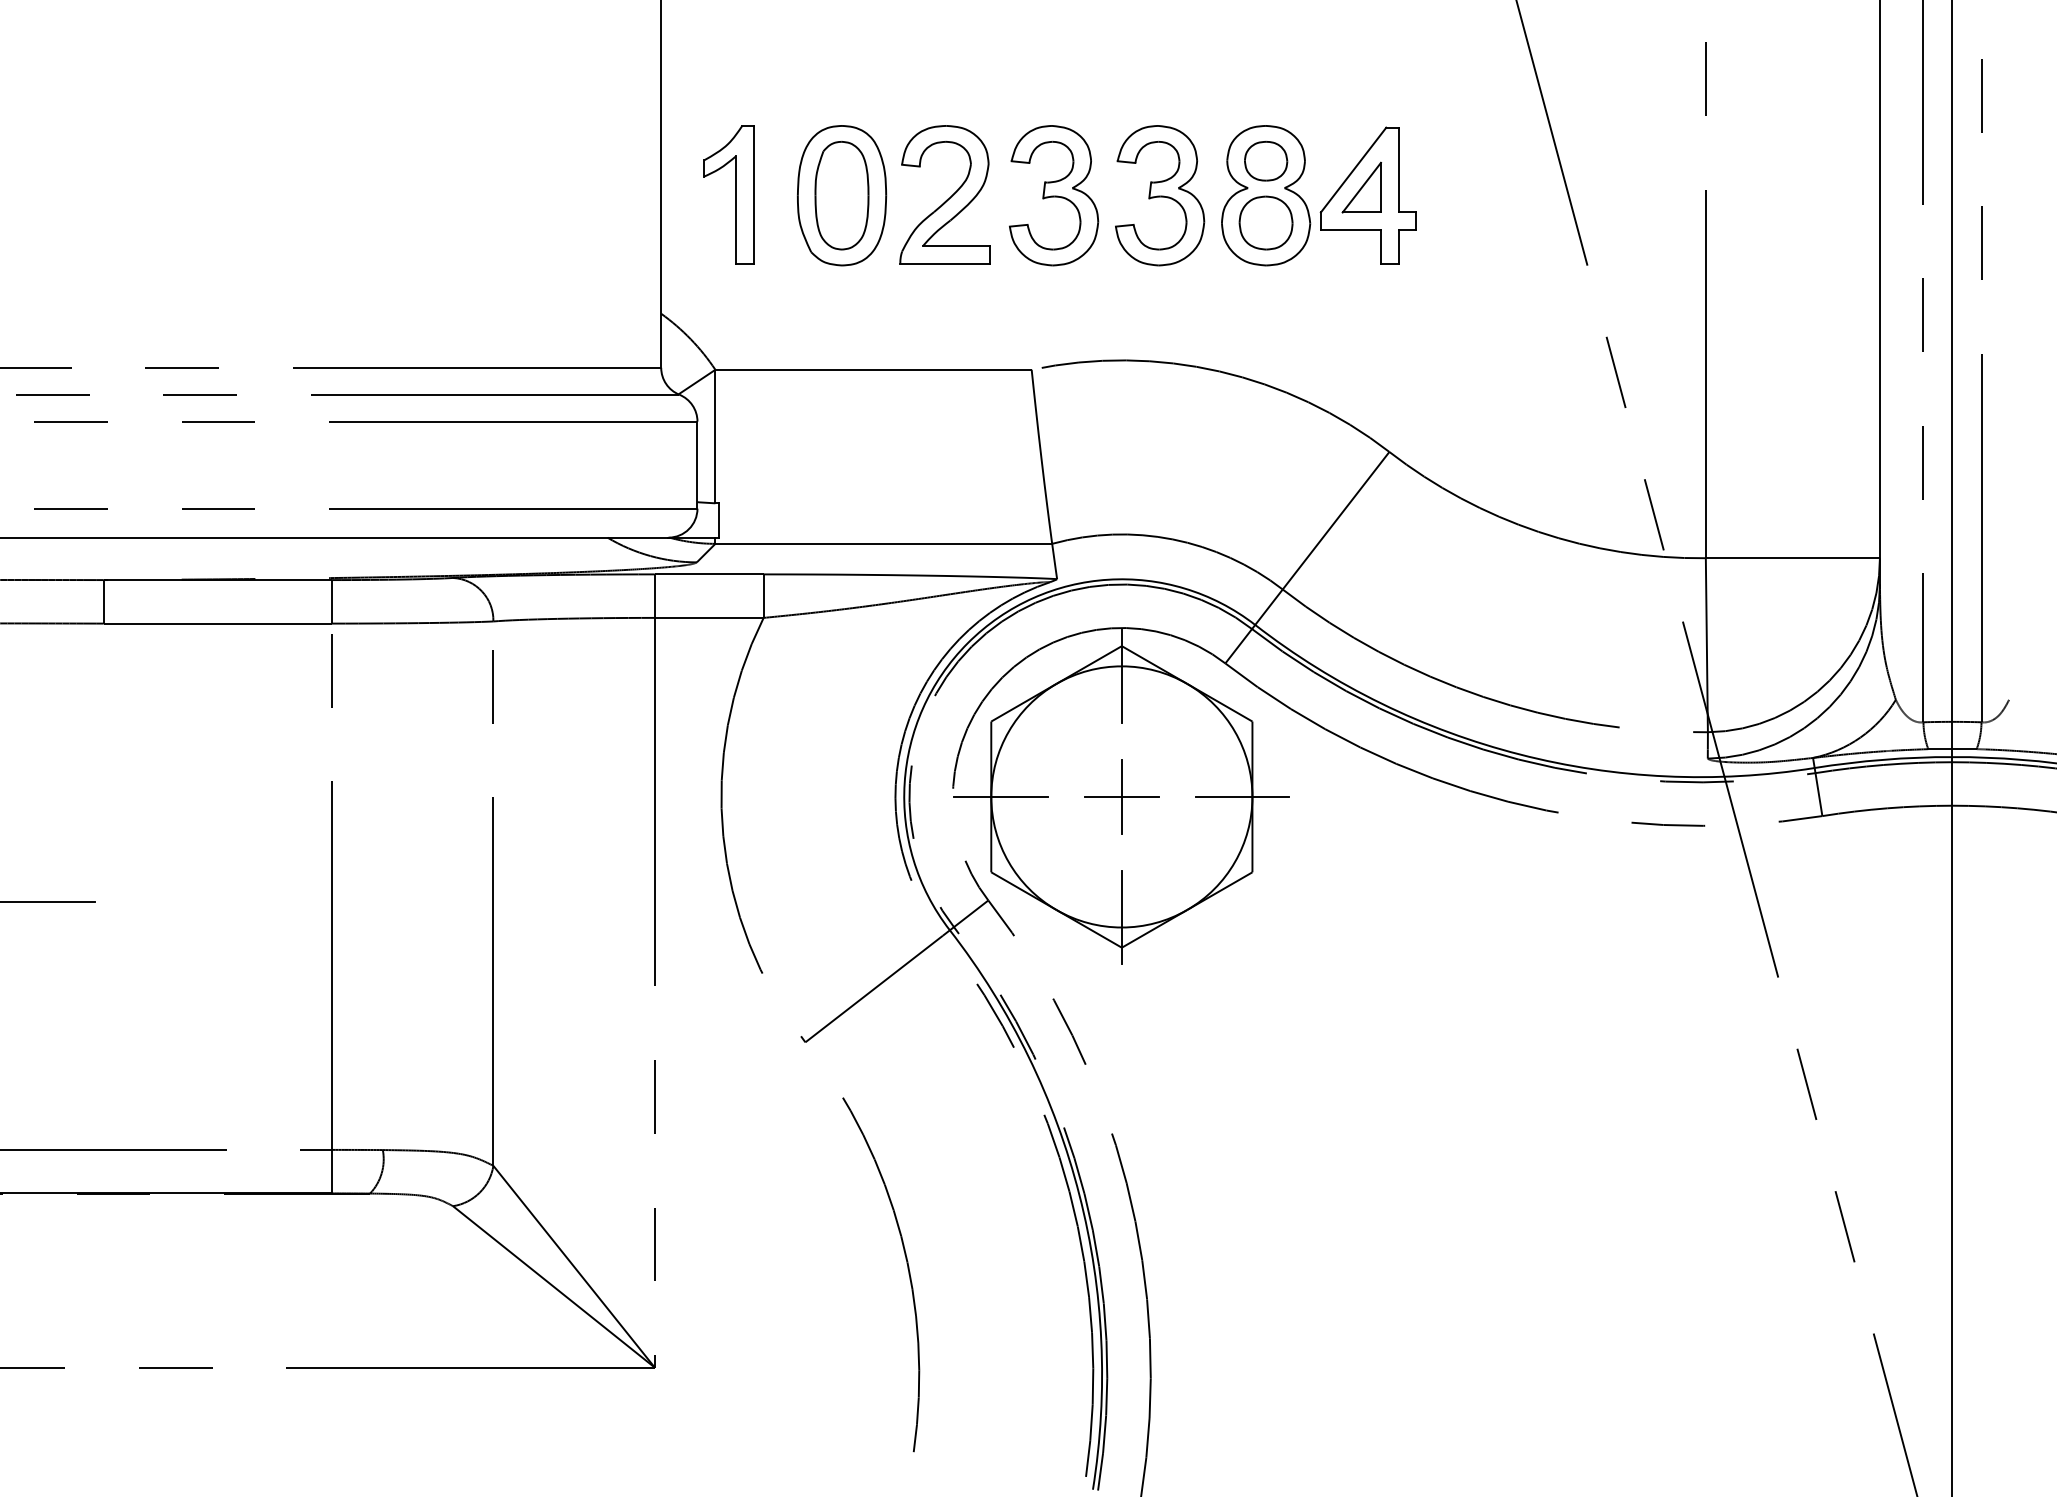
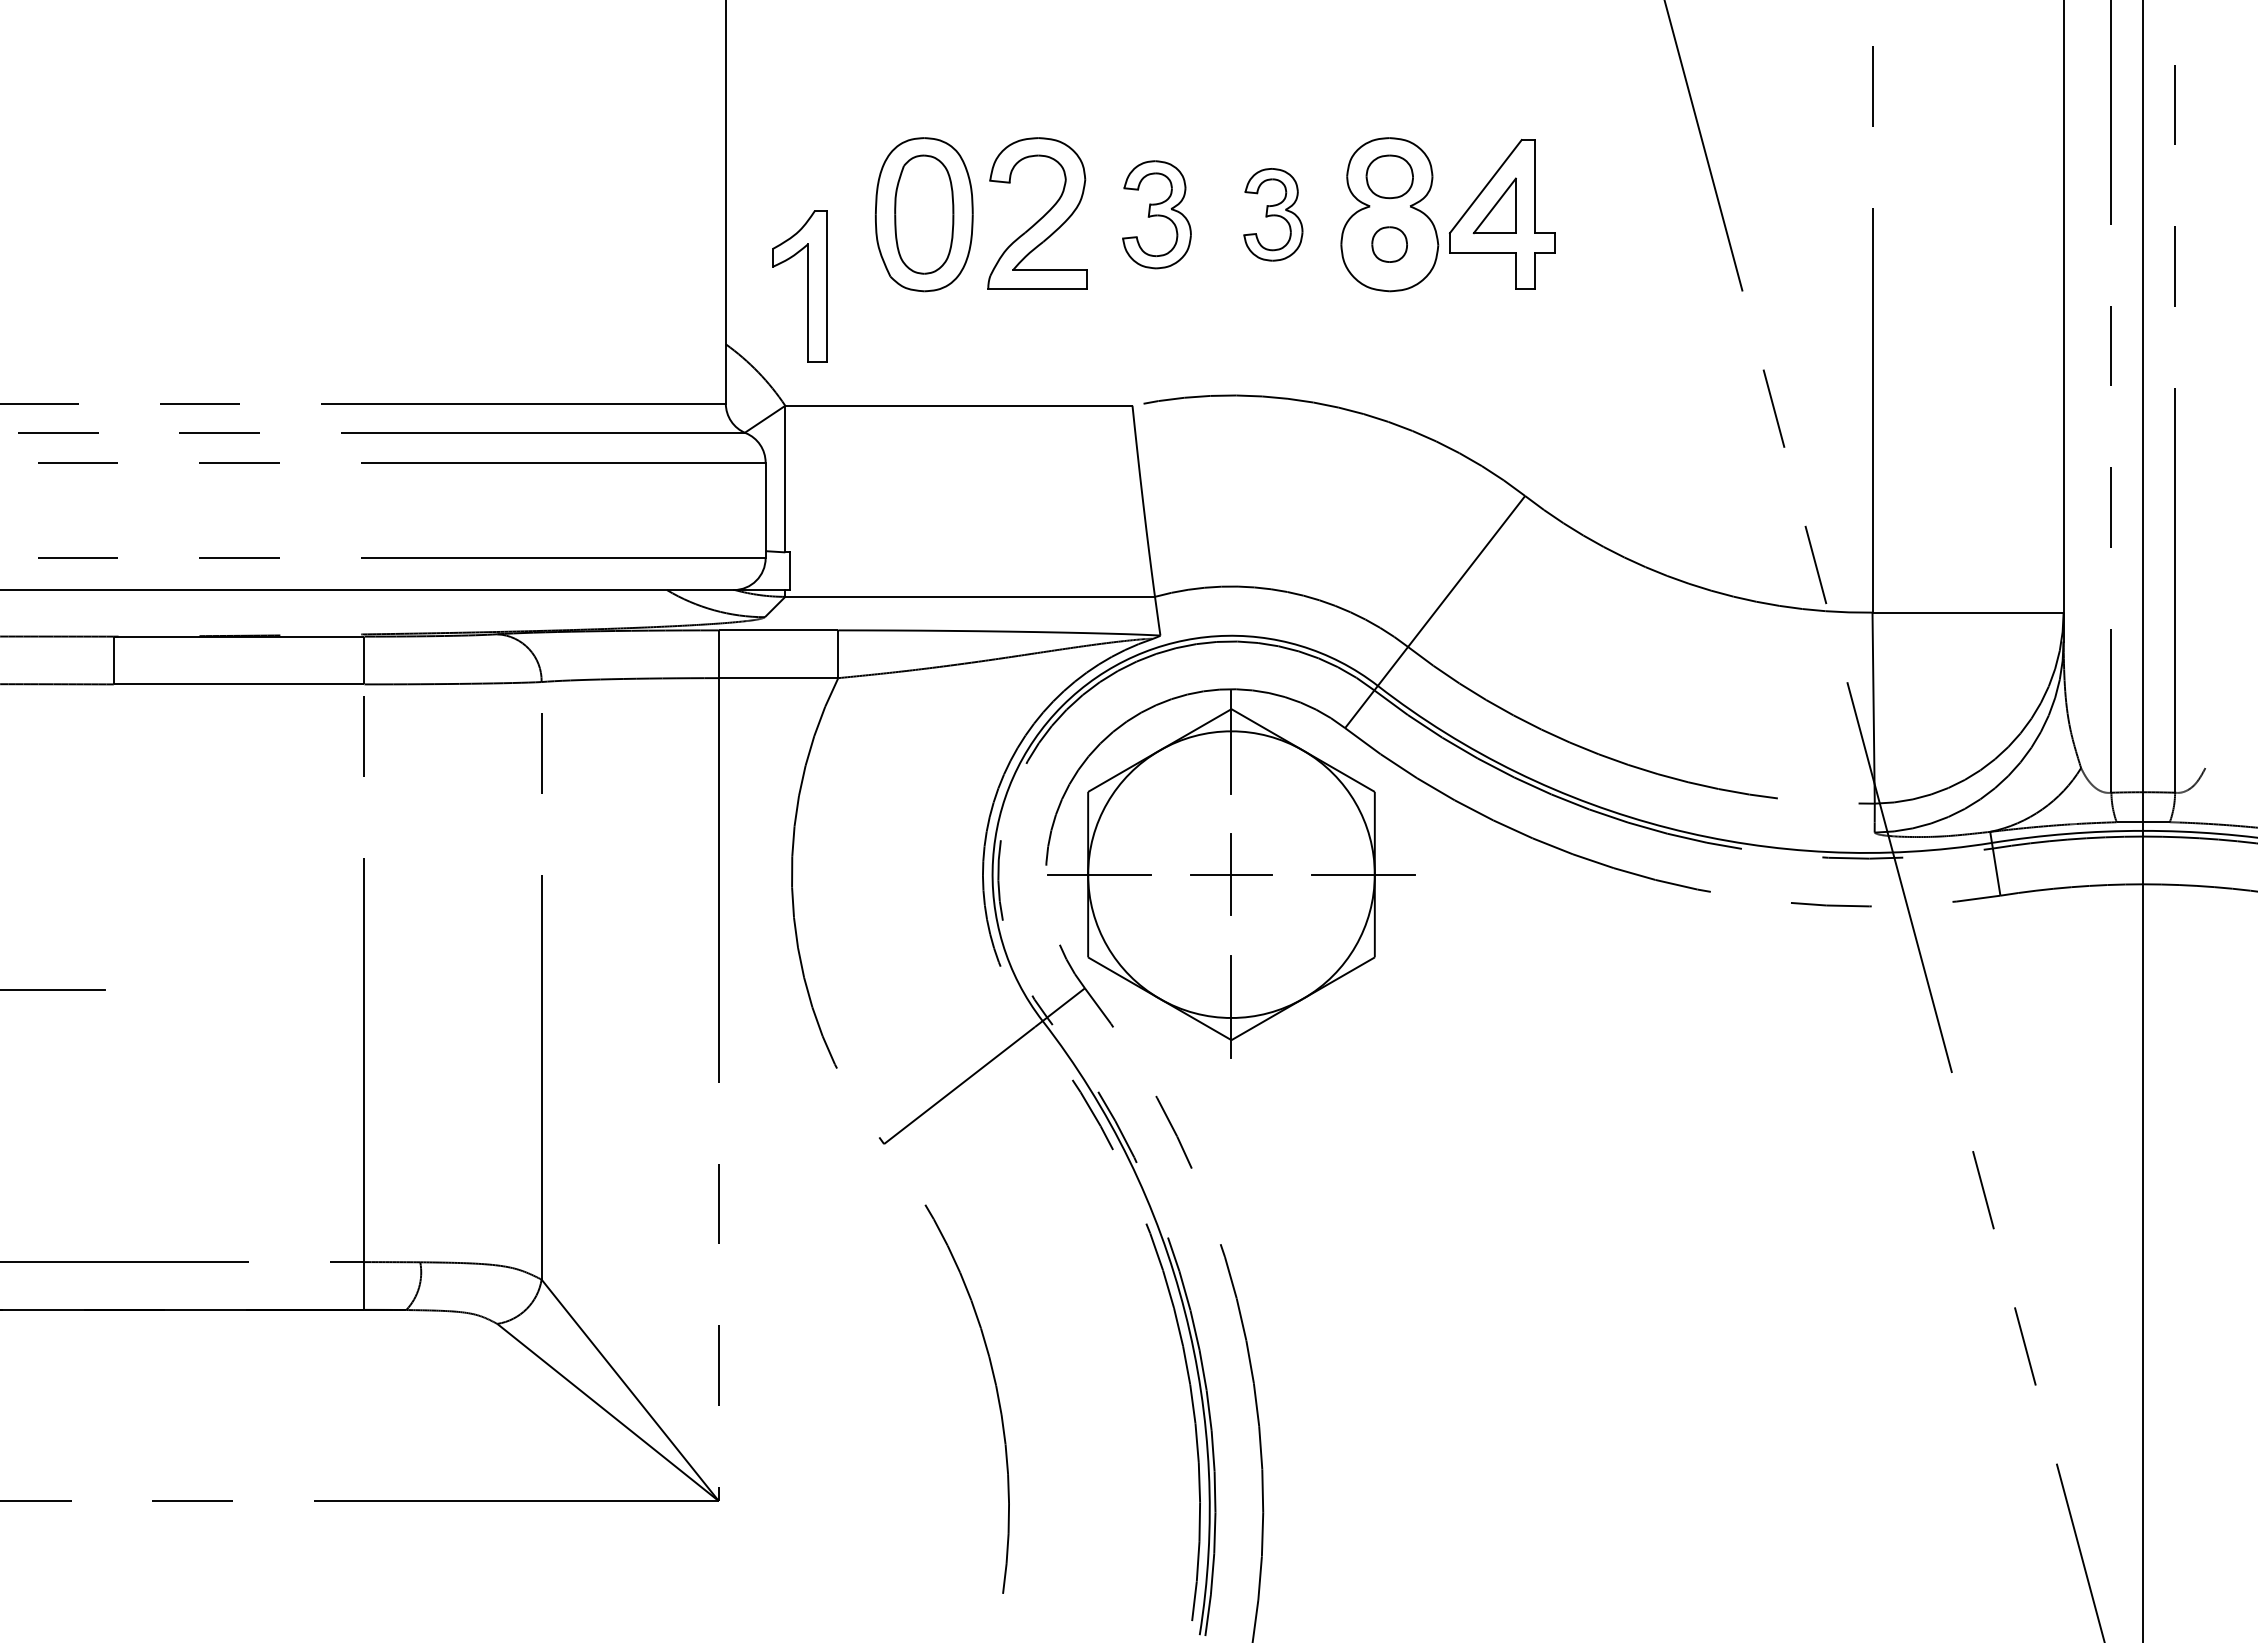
part: (735, 194) -> (807, 286), moved
part: (1053, 195) -> (1156, 214), size x0.7
part: (1160, 195) -> (1273, 214), size x0.6
part: (1265, 222) -> (1389, 244), size x0.6

